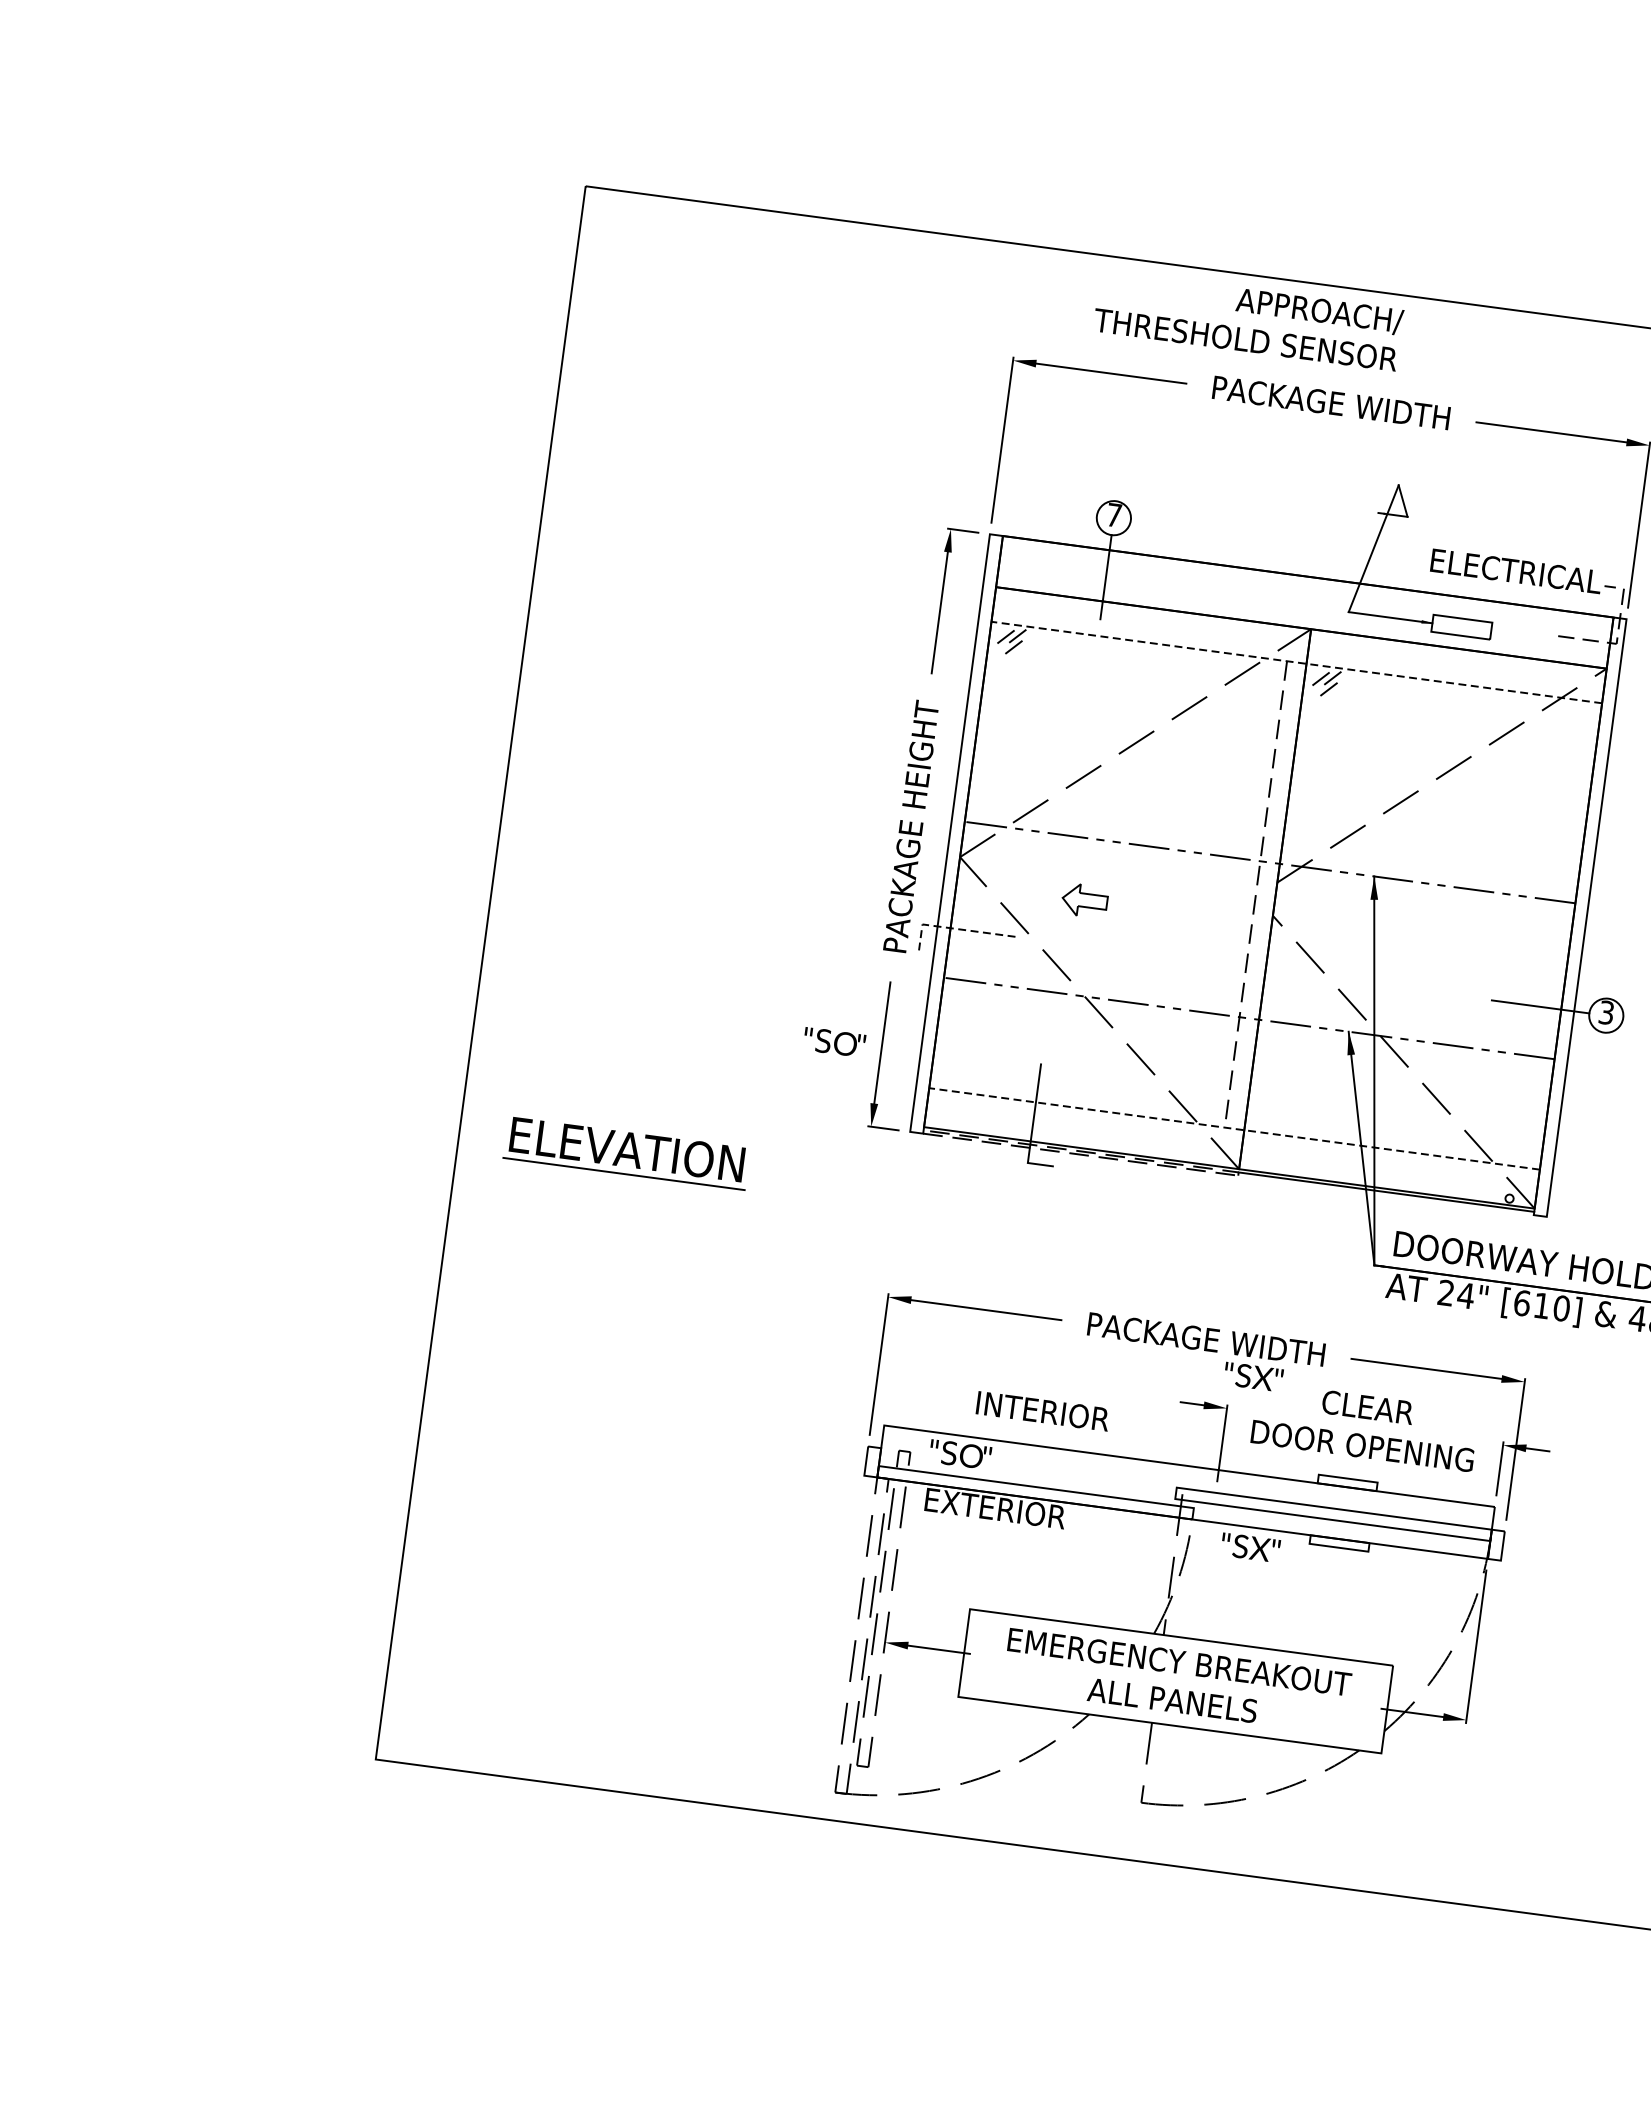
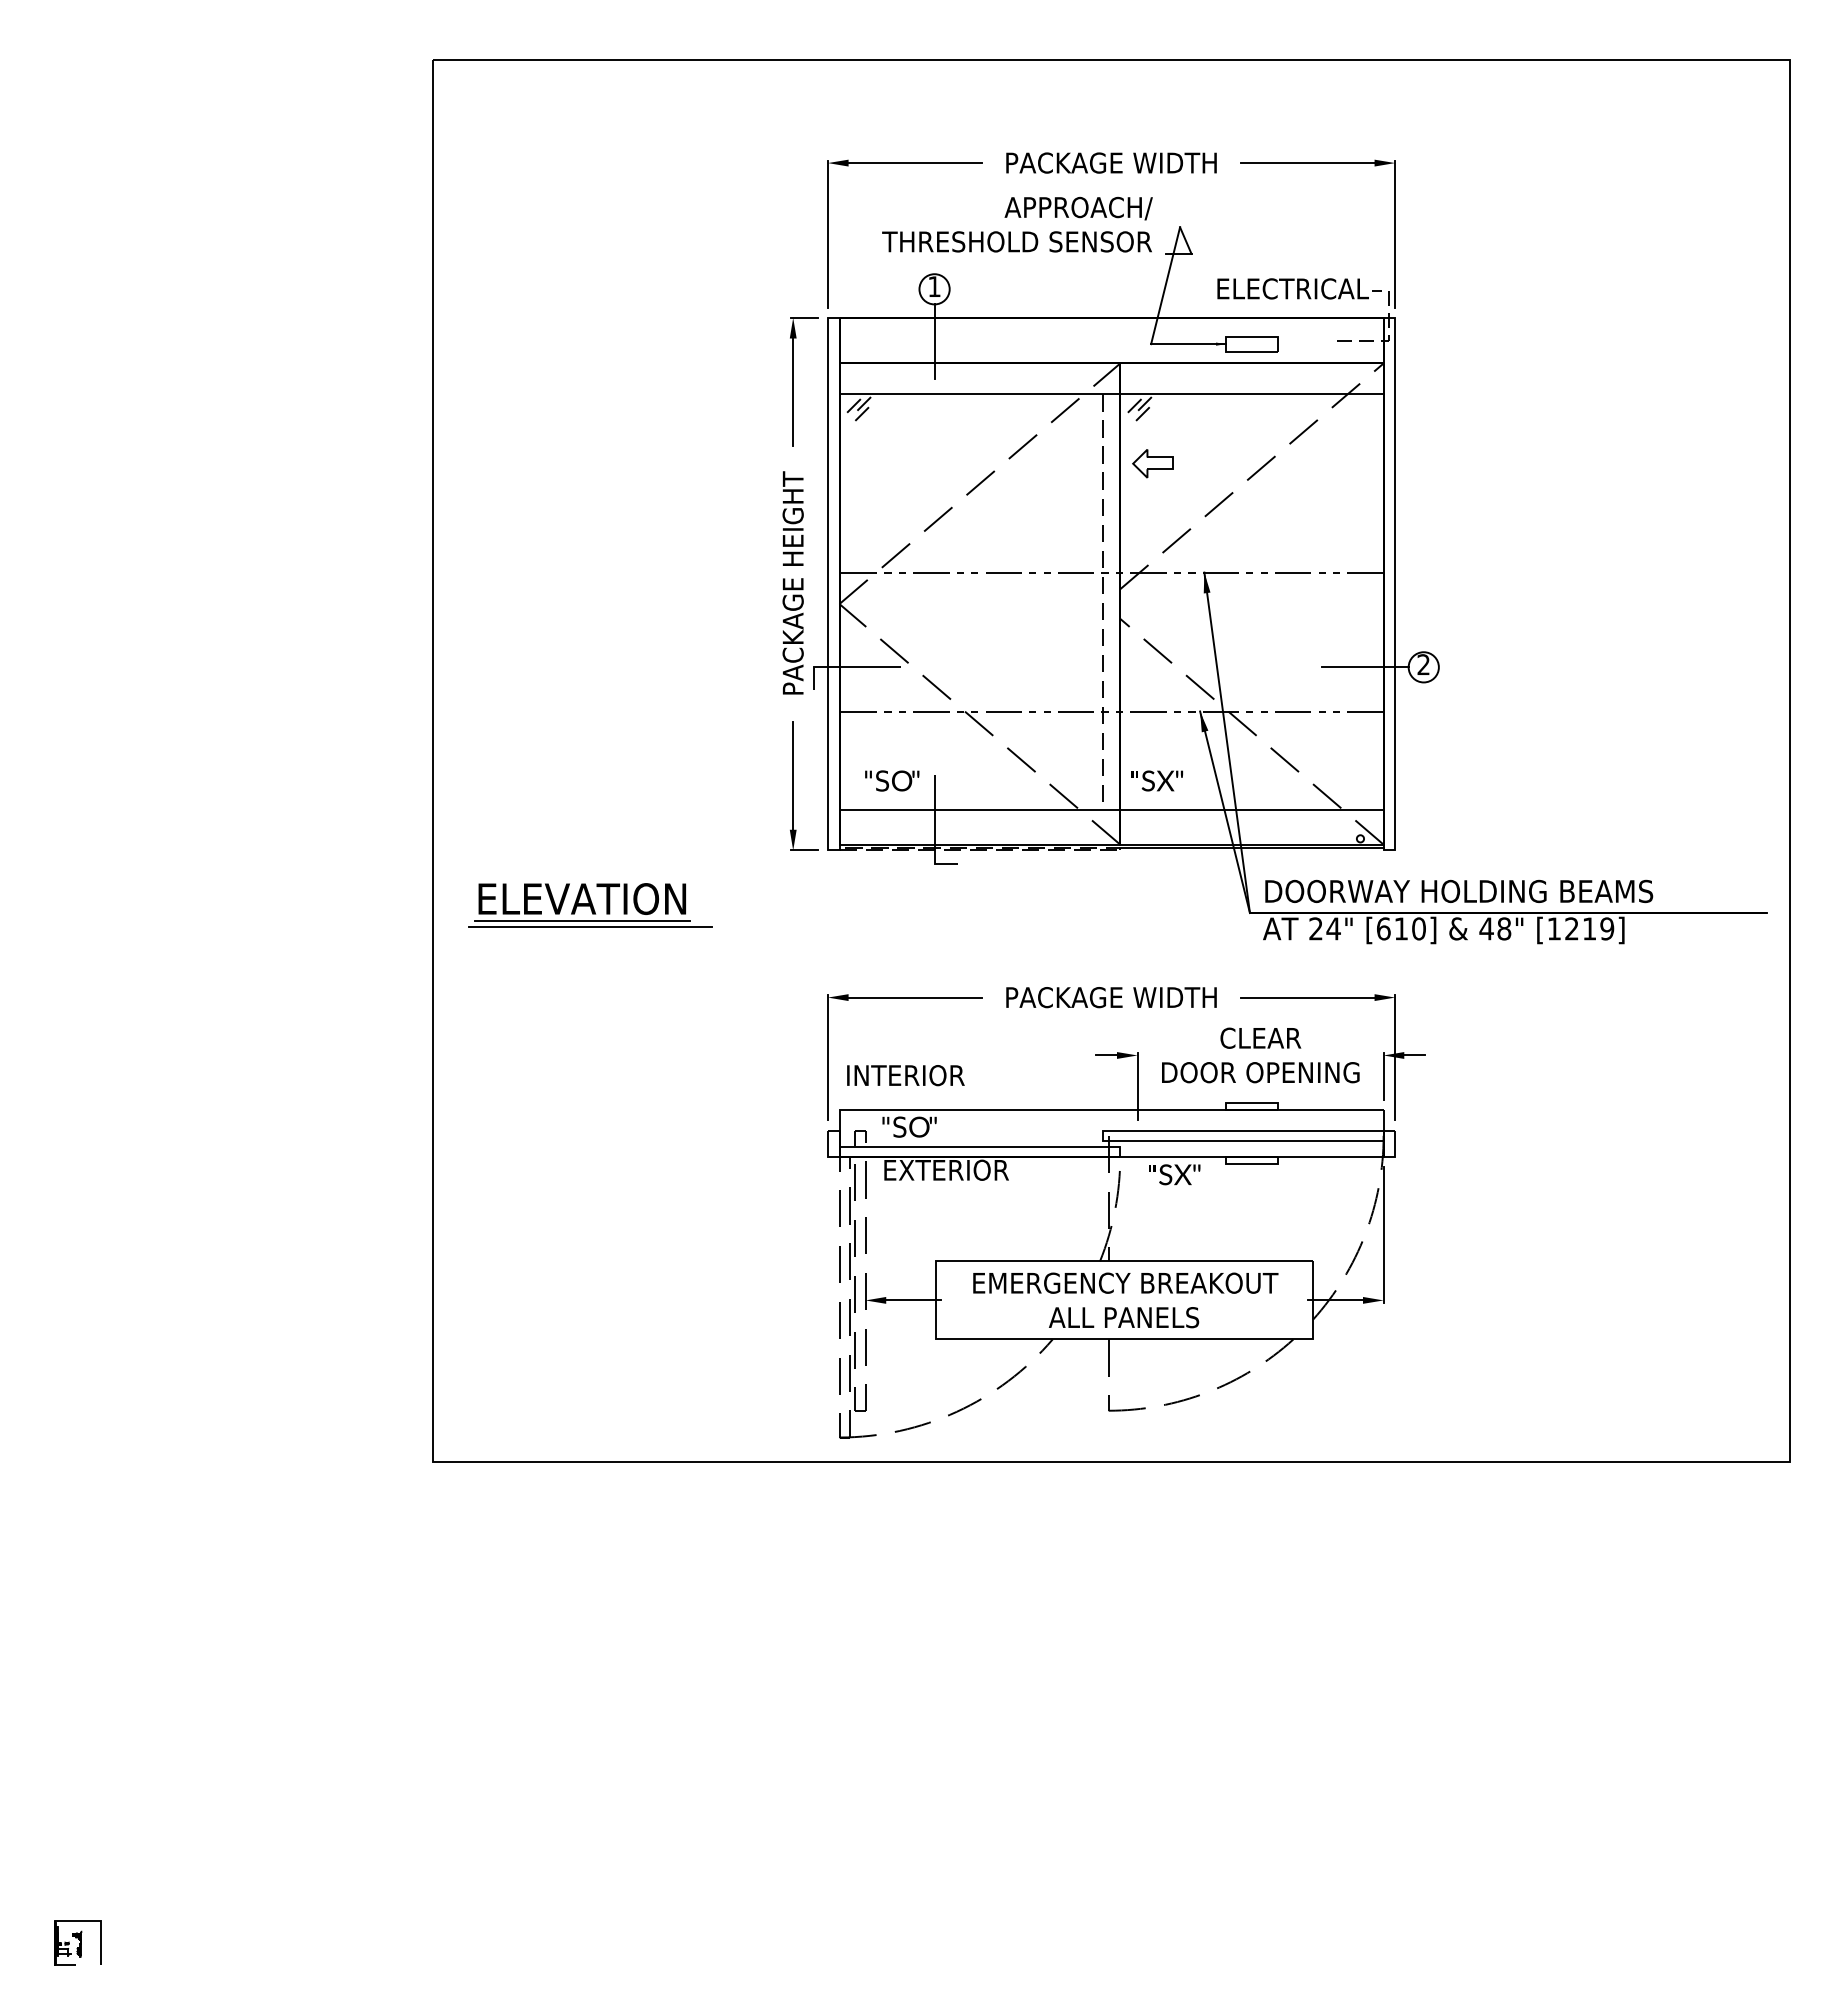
text: (1248, 320) -> (1017, 224), moved
text: (1114, 514) -> (934, 286), 7 -> 1
line: (1296, 662) -> (1111, 394), dashed -> solid
part: (1084, 900) -> (1152, 463), moved
line: (957, 929) -> (845, 667), dashed -> solid
text: (1606, 1012) -> (1423, 664), 3 -> 2
text: (834, 1041) -> (892, 780), moved
line: (1234, 1128) -> (1111, 809), dashed -> solid
line: (632, 1181) -> (590, 926), added
text: (1252, 1376) -> (1156, 780), moved
text: (1042, 1411) -> (905, 1075), moved

